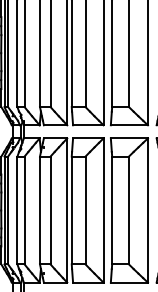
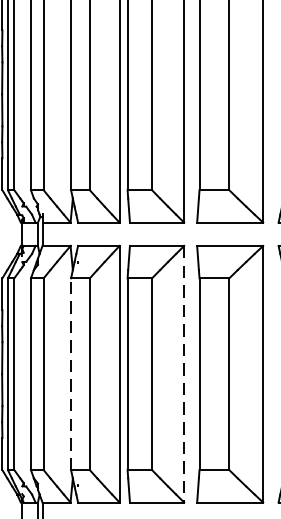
line: (40, 210) -> (72, 374), solid -> dashed
line: (103, 210) -> (184, 374), solid -> dashed

